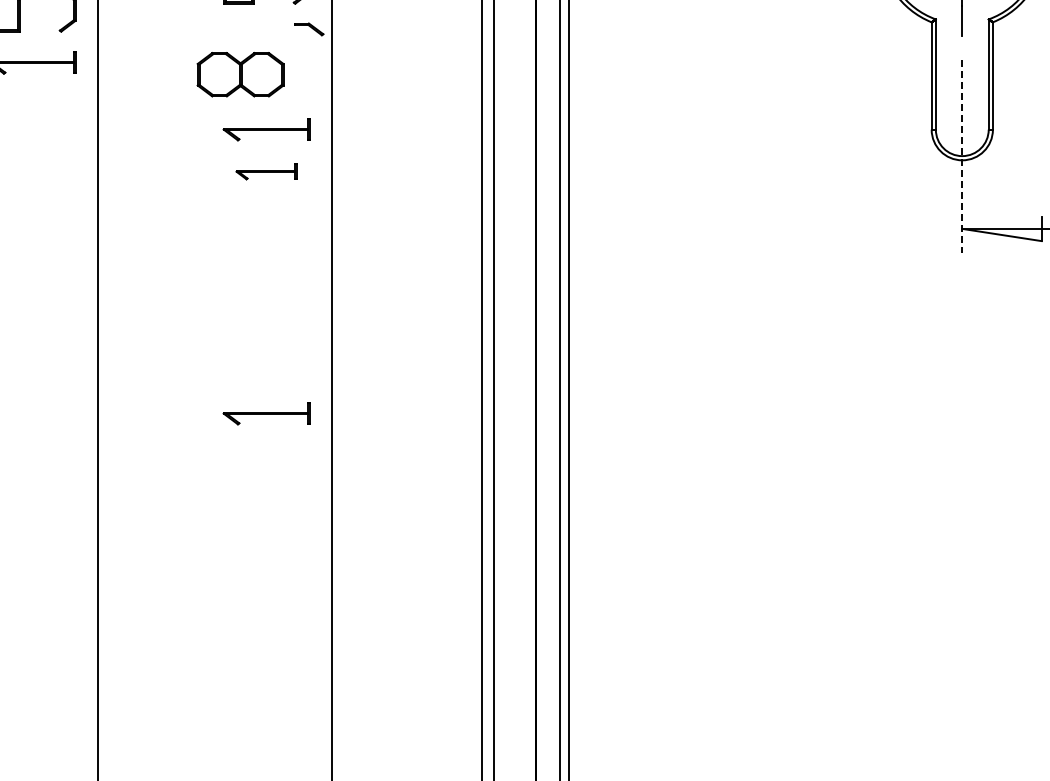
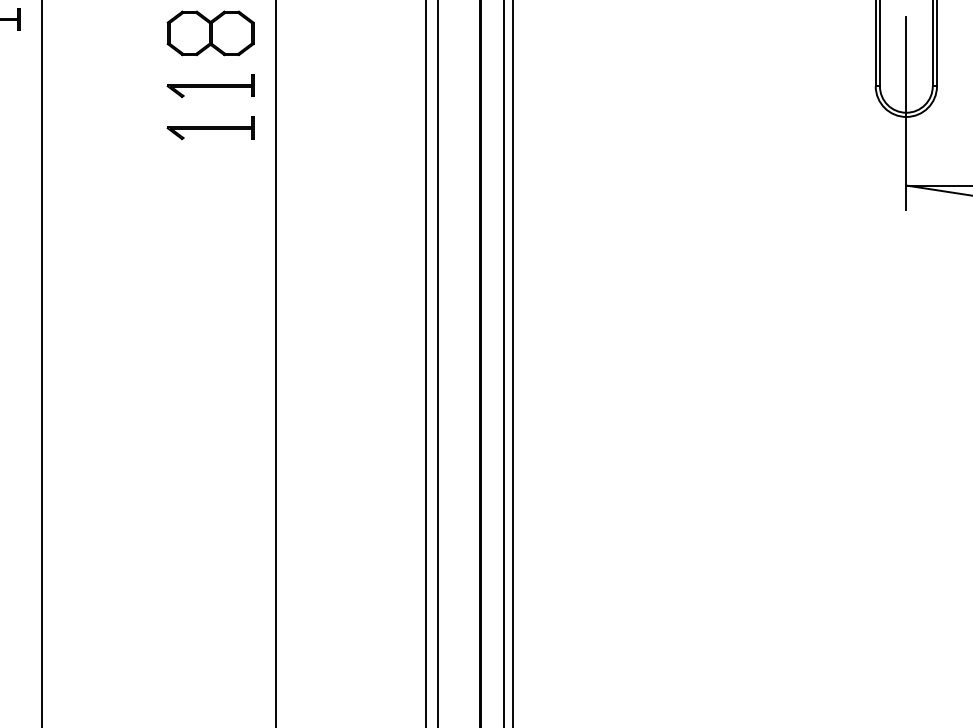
part: (240, 74) -> (210, 33), moved
line: (962, 156) -> (906, 113), dashed -> solid
part: (266, 171) -> (210, 128), size x1.43
part: (266, 413) -> (210, 370), removed

